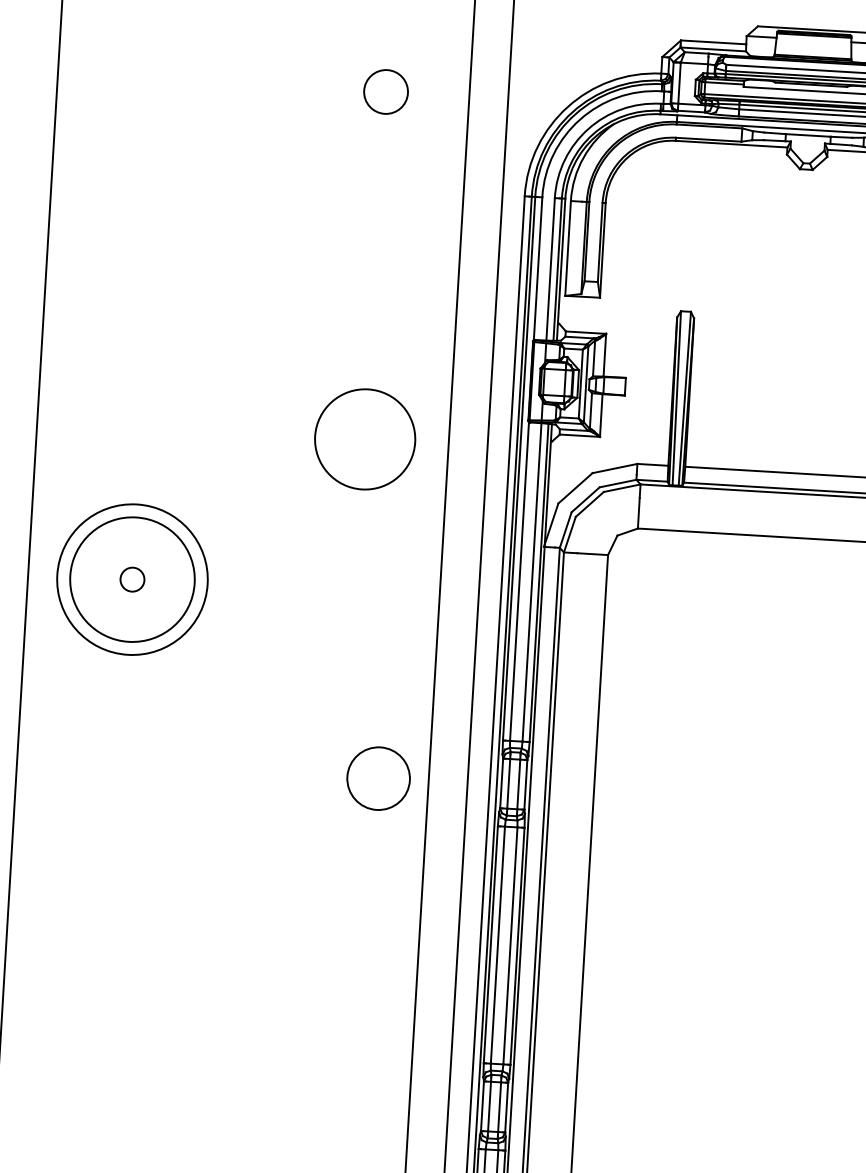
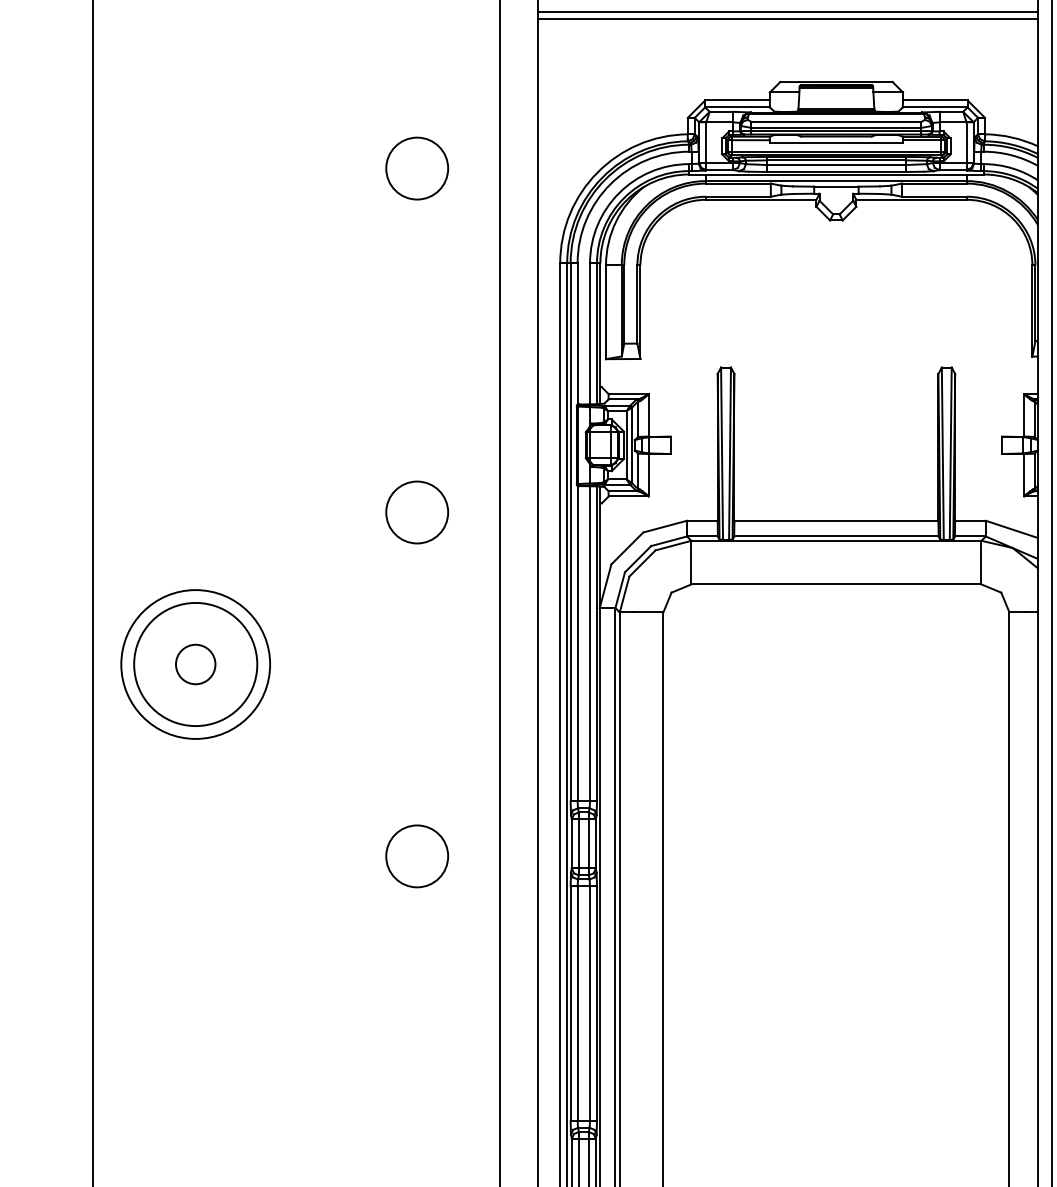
circle: (386, 91) -> (417, 168), size x1.43
circle: (365, 439) -> (417, 512), size x0.62
circle: (132, 579) -> (195, 664), size x1.67
circle: (378, 778) -> (417, 856), moved

